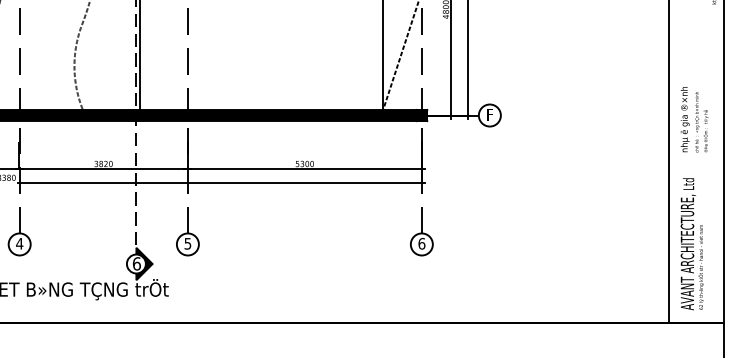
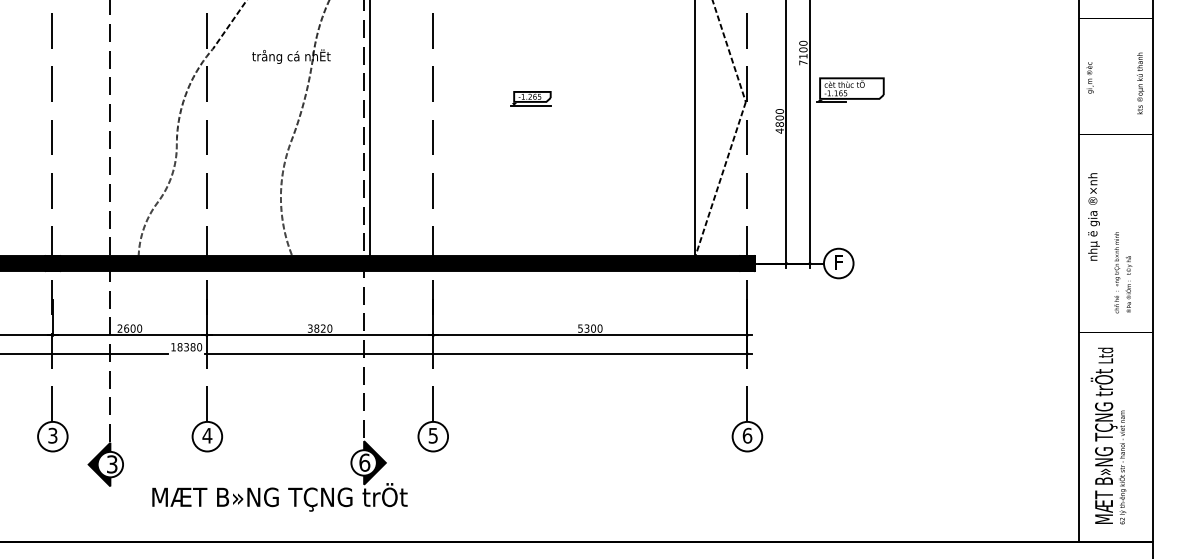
text: (684, 119) -> (1093, 216), moved
text: (687, 252) -> (1103, 447), AVANT ARCHITECTURE, -> MÆT B»NG TÇNG trÖt

